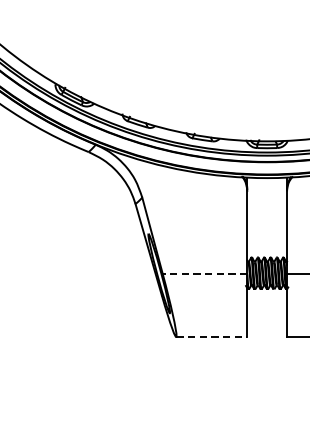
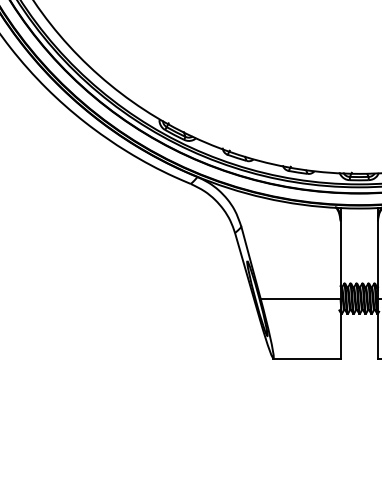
line: (204, 273) -> (300, 298), dashed -> solid
line: (212, 337) -> (307, 358), dashed -> solid

